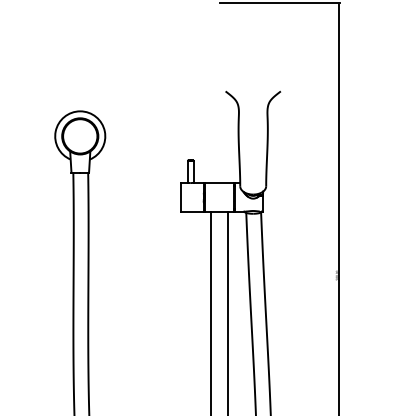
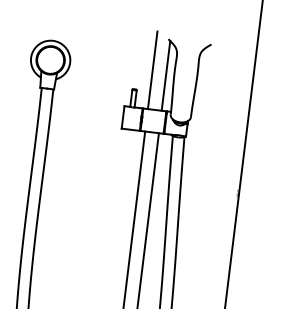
line: (210, 132) -> (152, 69), added
line: (228, 137) -> (166, 75), added

